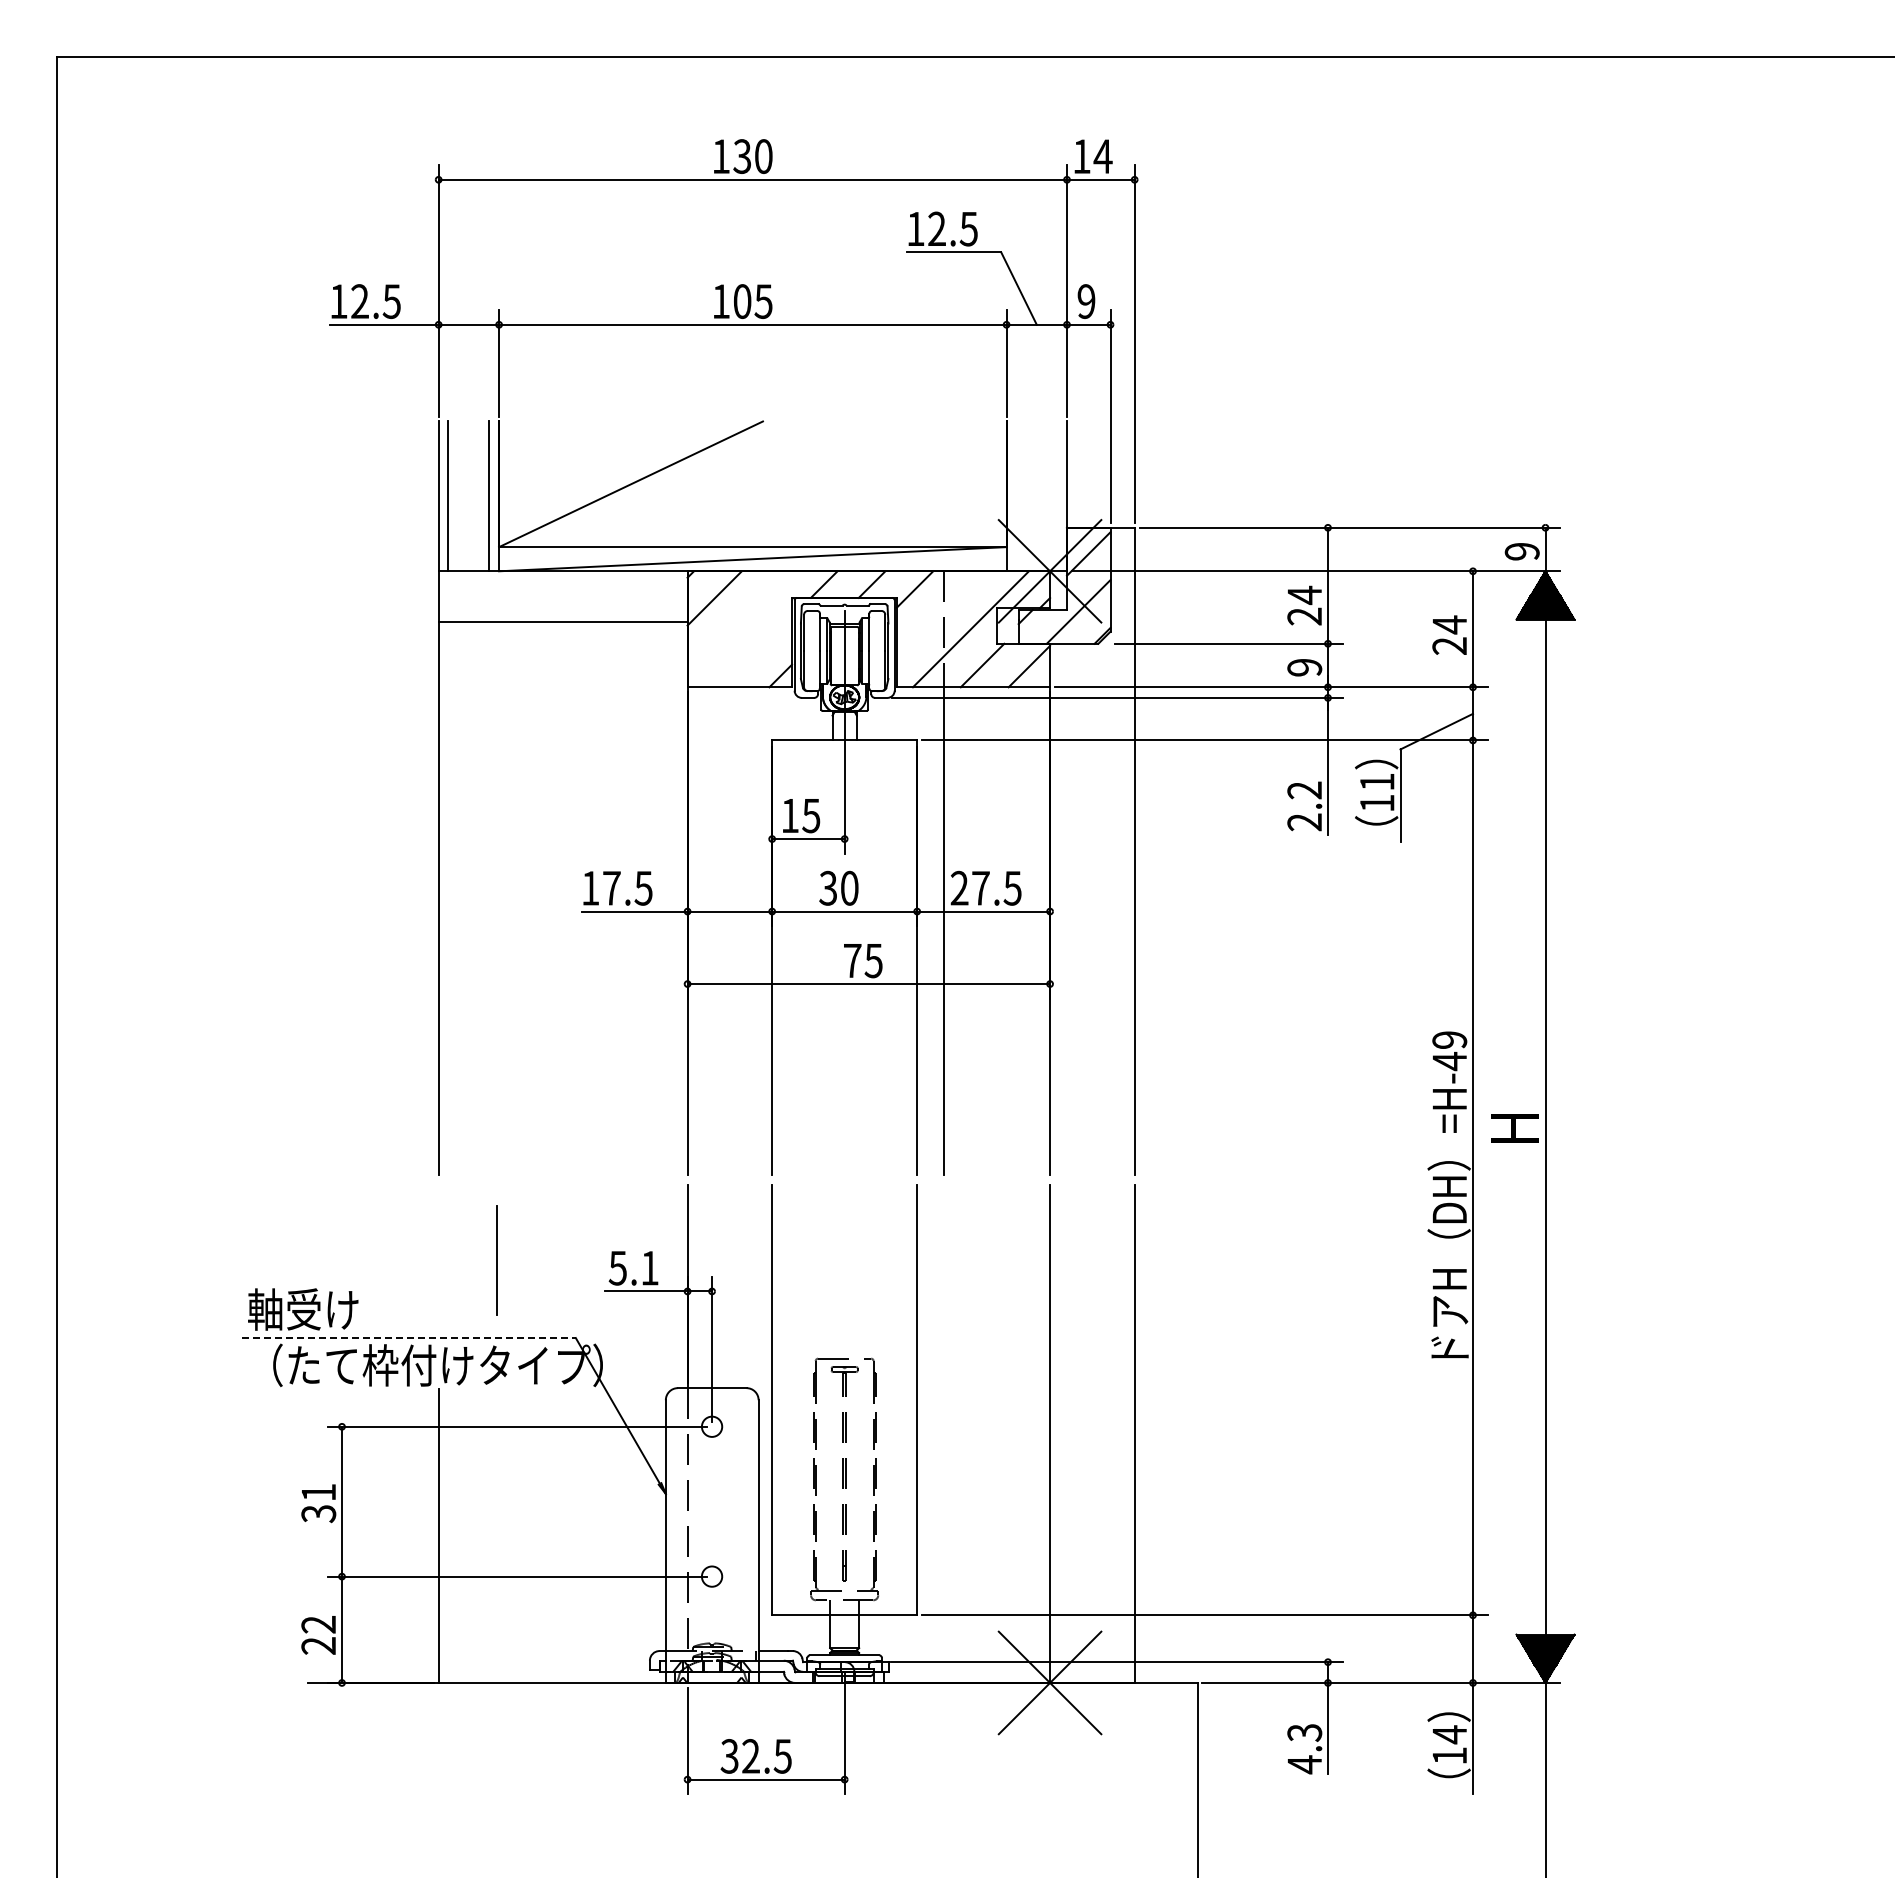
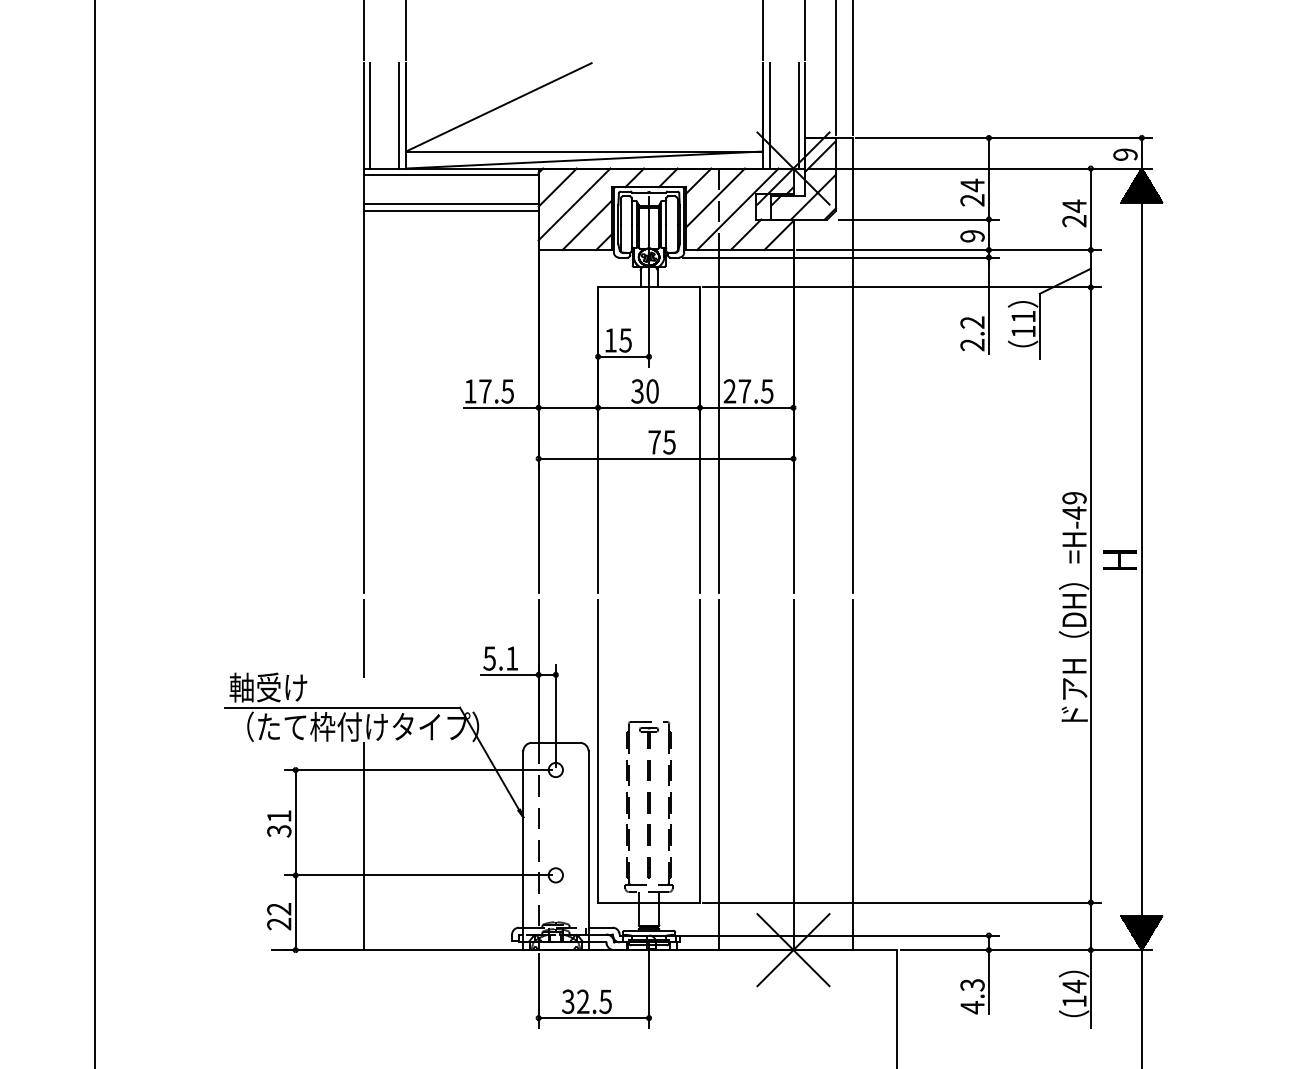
line: (1016, 496) -> (769, 115), added
line: (1057, 496) -> (798, 115), added
line: (562, 580) -> (450, 175), added
line: (938, 613) -> (715, 198), added
line: (738, 622) -> (574, 204), added
line: (562, 631) -> (450, 210), added
line: (756, 651) -> (587, 224), added
line: (496, 1260) -> (363, 638), moved
line: (409, 1338) -> (343, 707), dashed -> solid
line: (943, 1433) -> (718, 774), added

